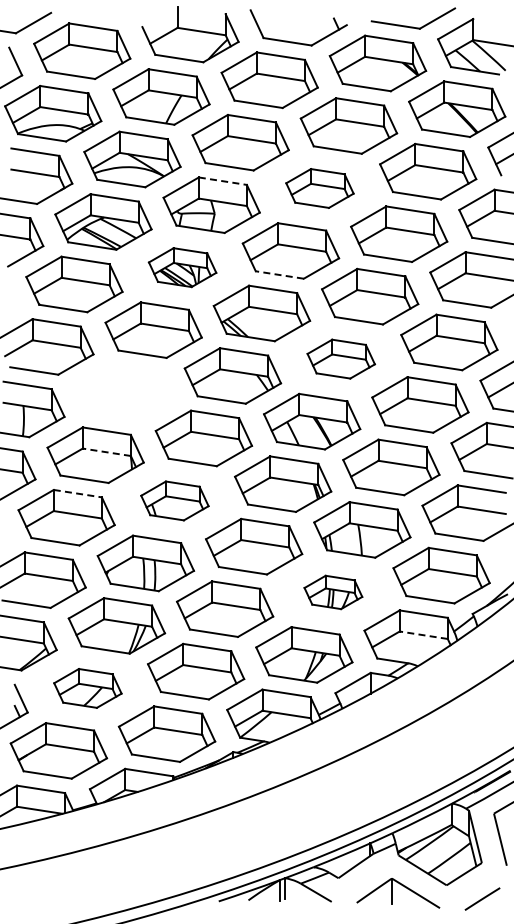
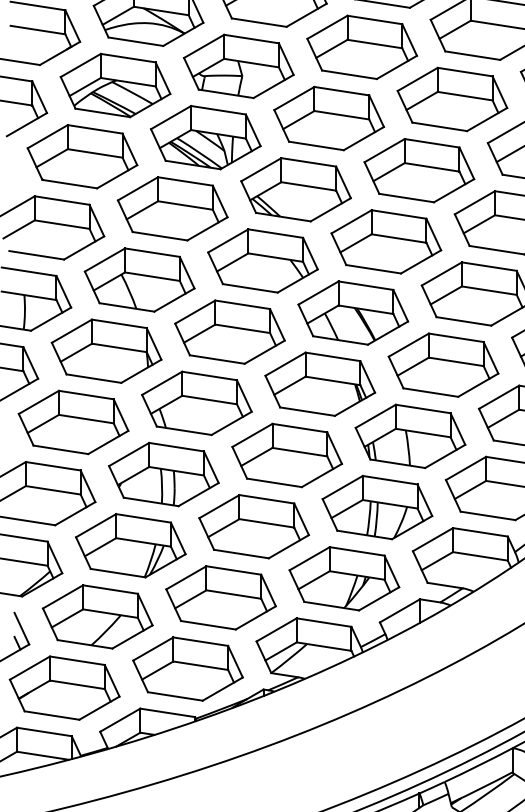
line: (223, 181) -> (252, 39), dashed -> solid
part: (319, 188) -> (361, 47), size x1.43
part: (182, 267) -> (205, 137), size x1.43
line: (279, 274) -> (316, 145), dashed -> solid
part: (341, 358) -> (386, 241), size x1.43
part: (124, 392) -> (139, 279), added
line: (106, 452) -> (118, 348), dashed -> solid
line: (78, 493) -> (87, 394), dashed -> solid
part: (174, 500) -> (196, 402), size x1.43
part: (333, 592) -> (377, 507), size x1.67
line: (423, 635) -> (480, 556), dashed -> solid
part: (87, 688) -> (97, 617), size x1.43

